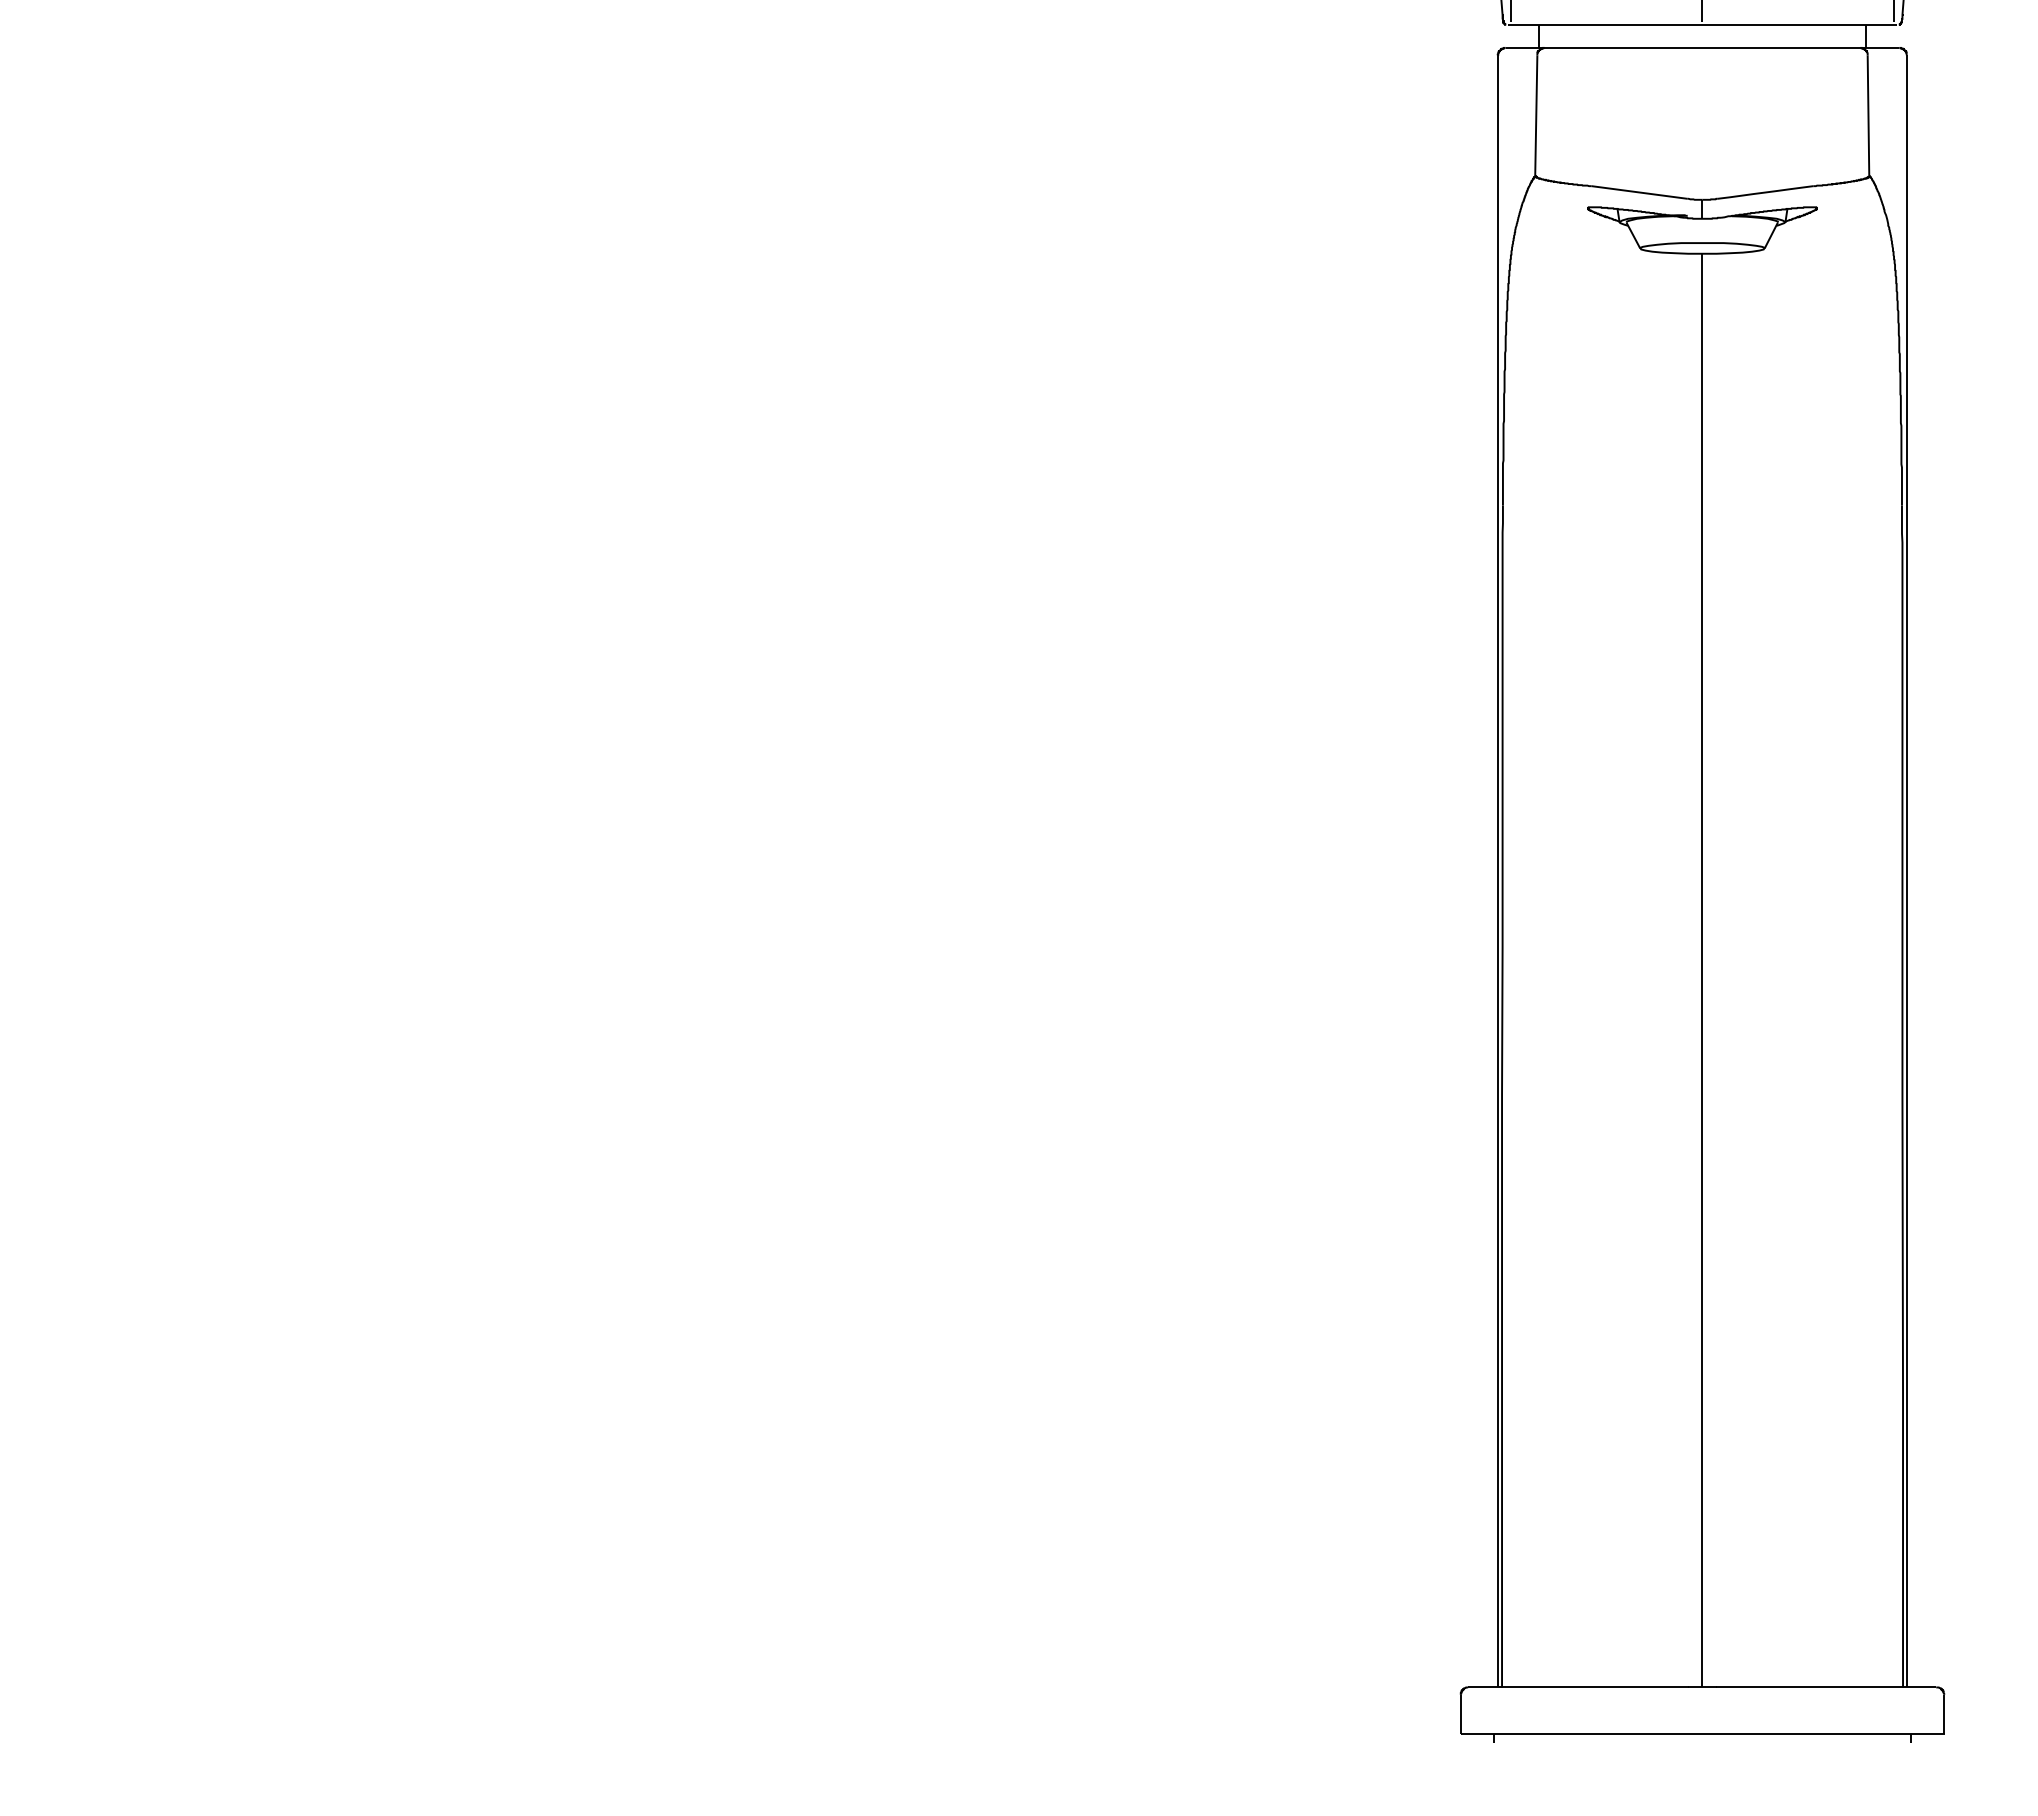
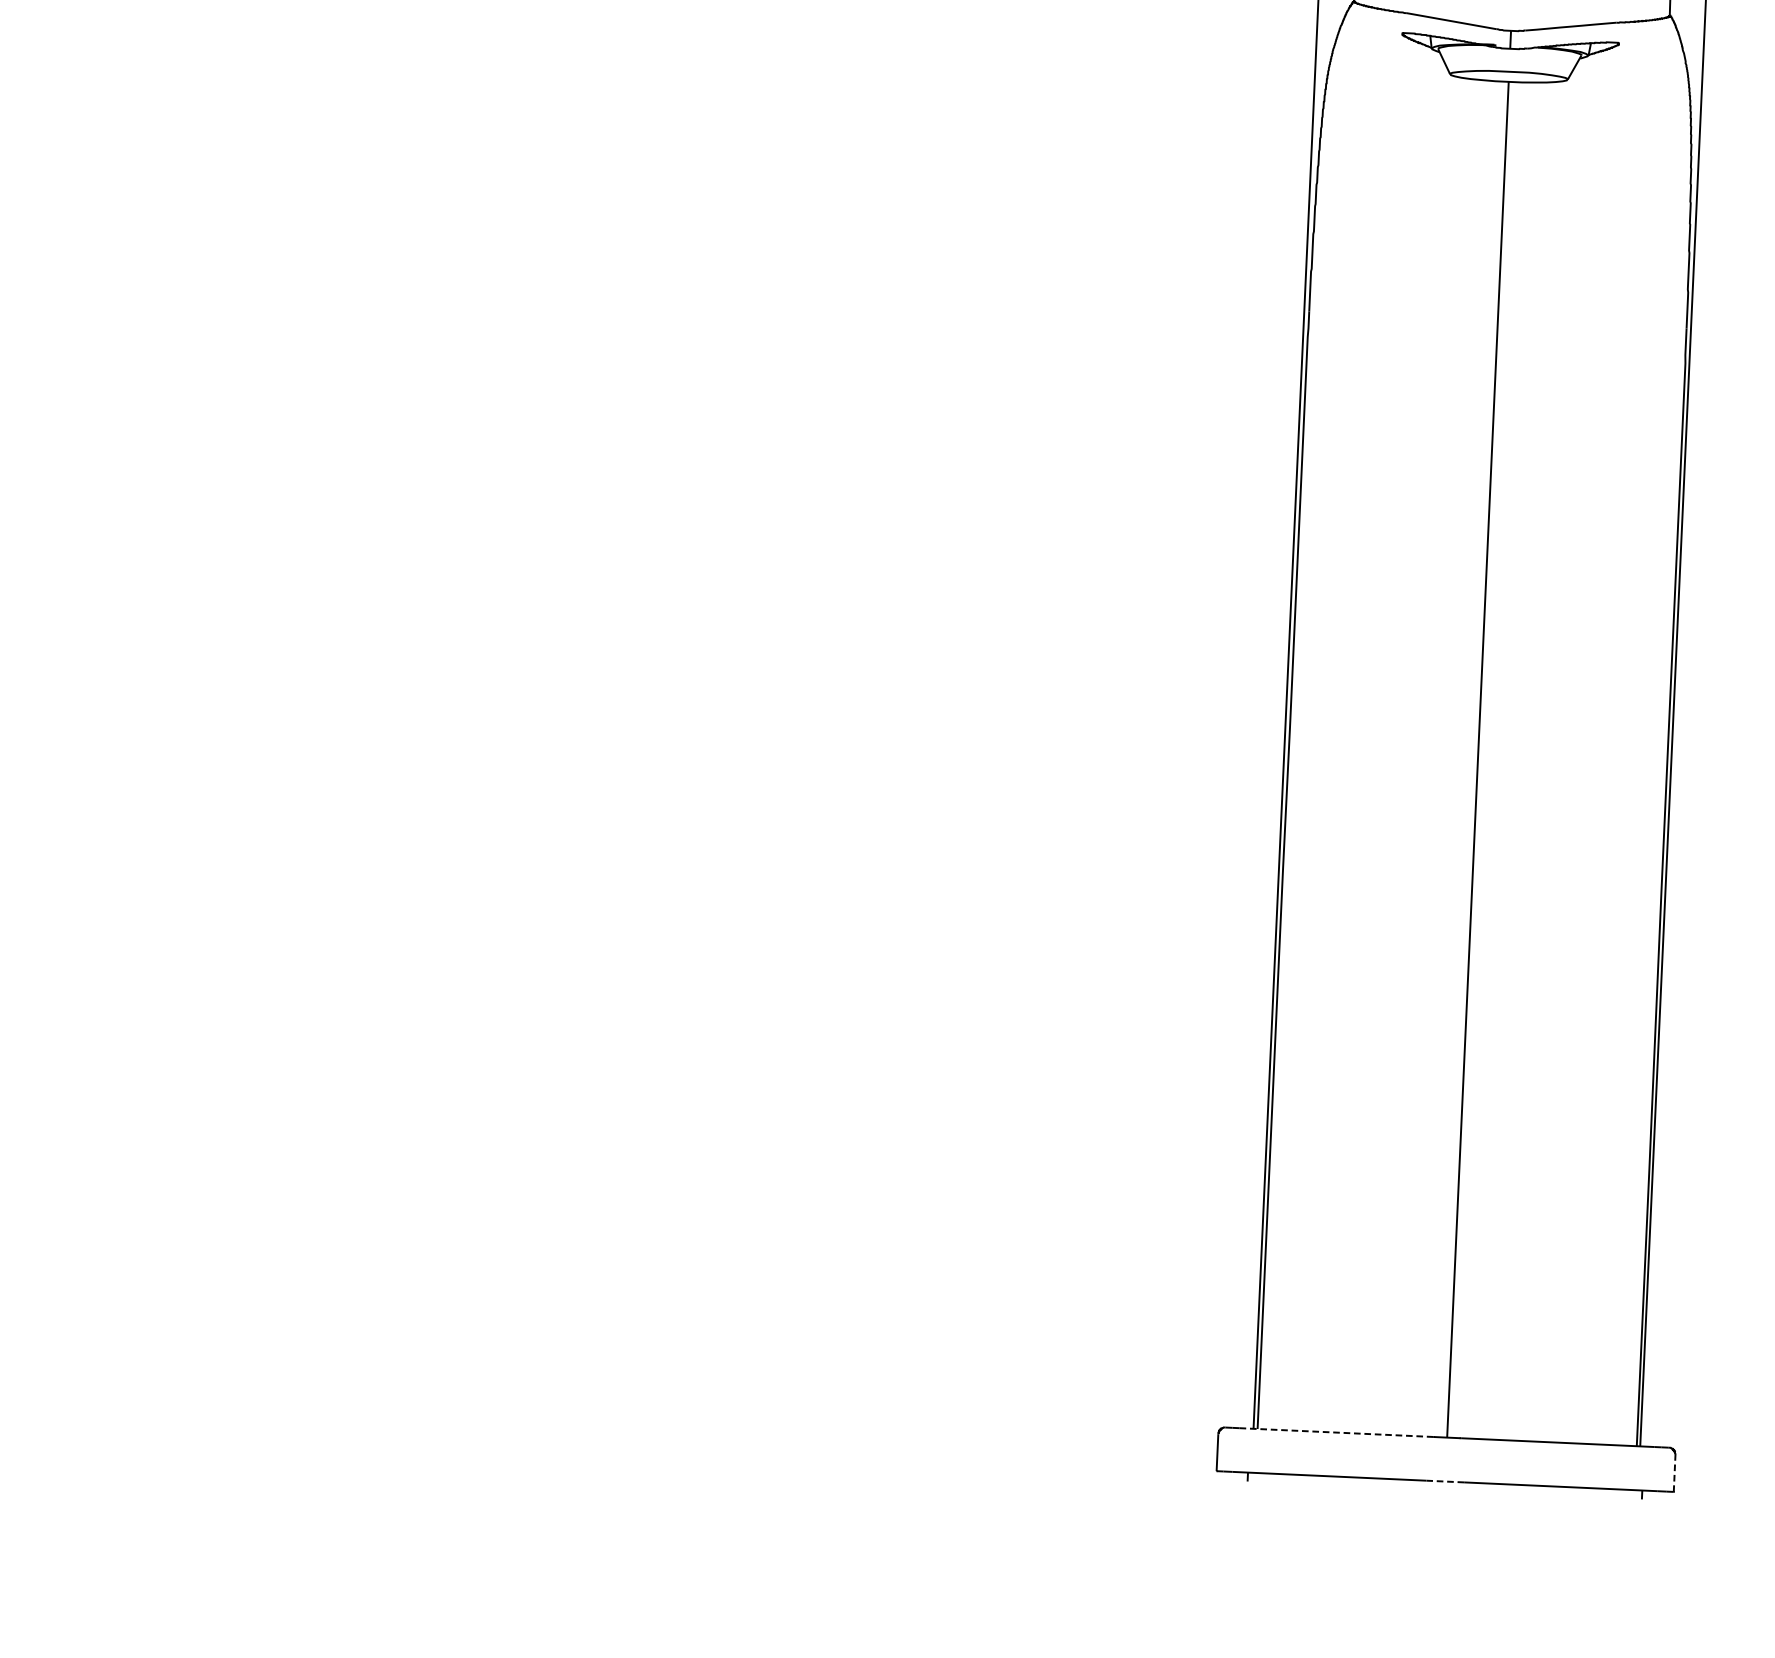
line: (1585, 1687) -> (1336, 1432), solid -> dashed
line: (1944, 1714) -> (1674, 1473), solid -> dashed
line: (1702, 1733) -> (1445, 1481), solid -> dashed

